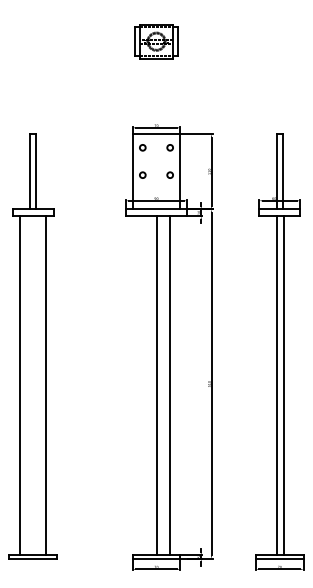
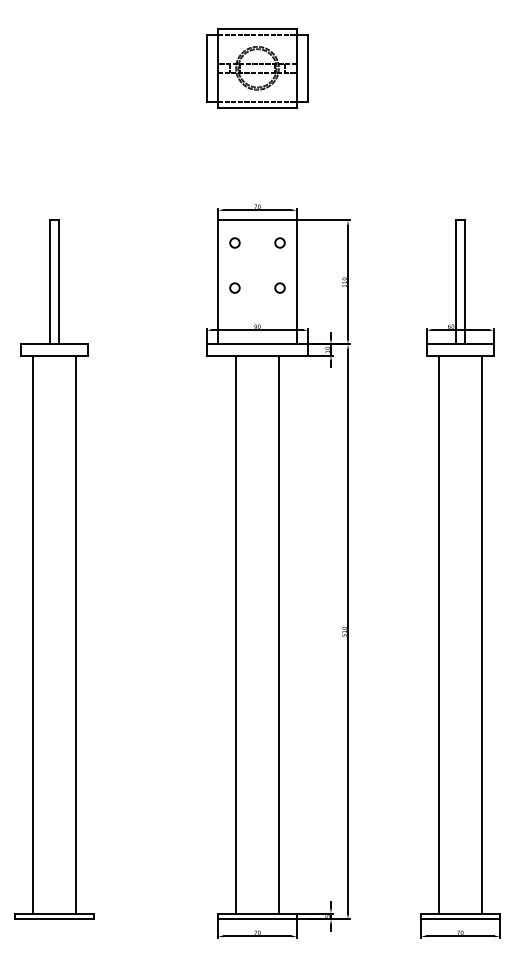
part: (156, 41) -> (257, 68), size x1.43
line: (157, 385) -> (236, 634), moved
line: (276, 385) -> (481, 634), moved
line: (283, 385) -> (438, 634), moved

